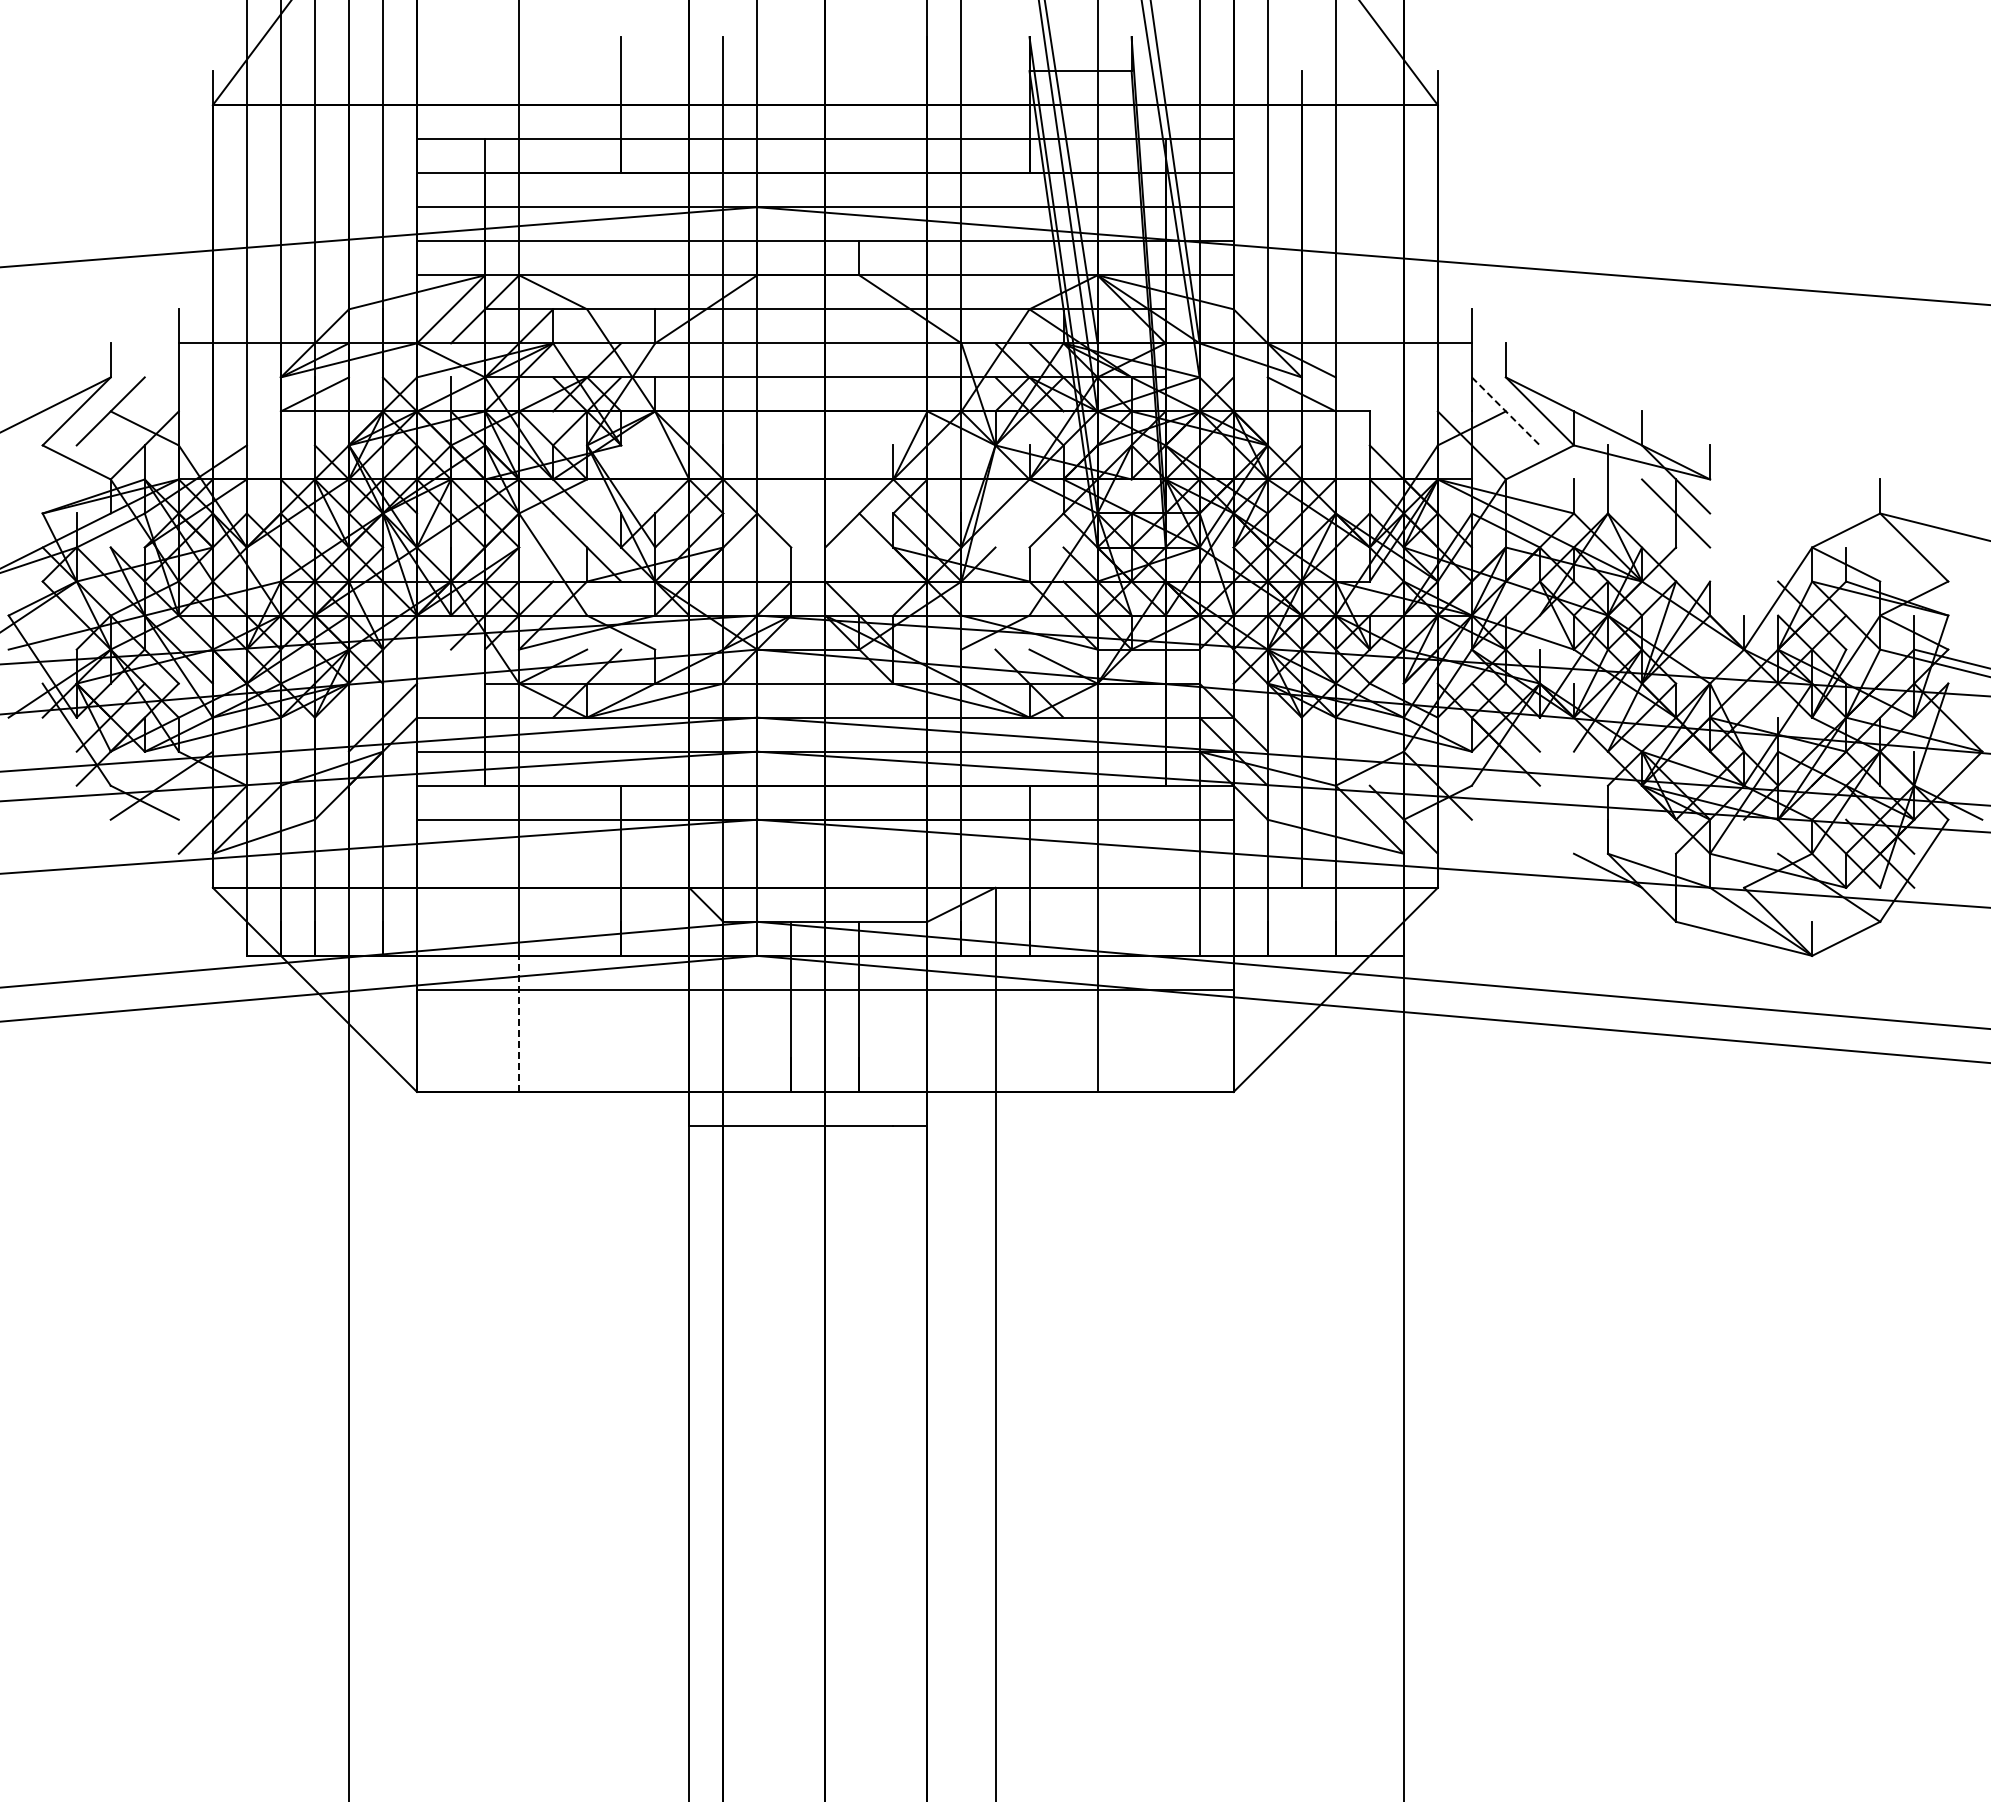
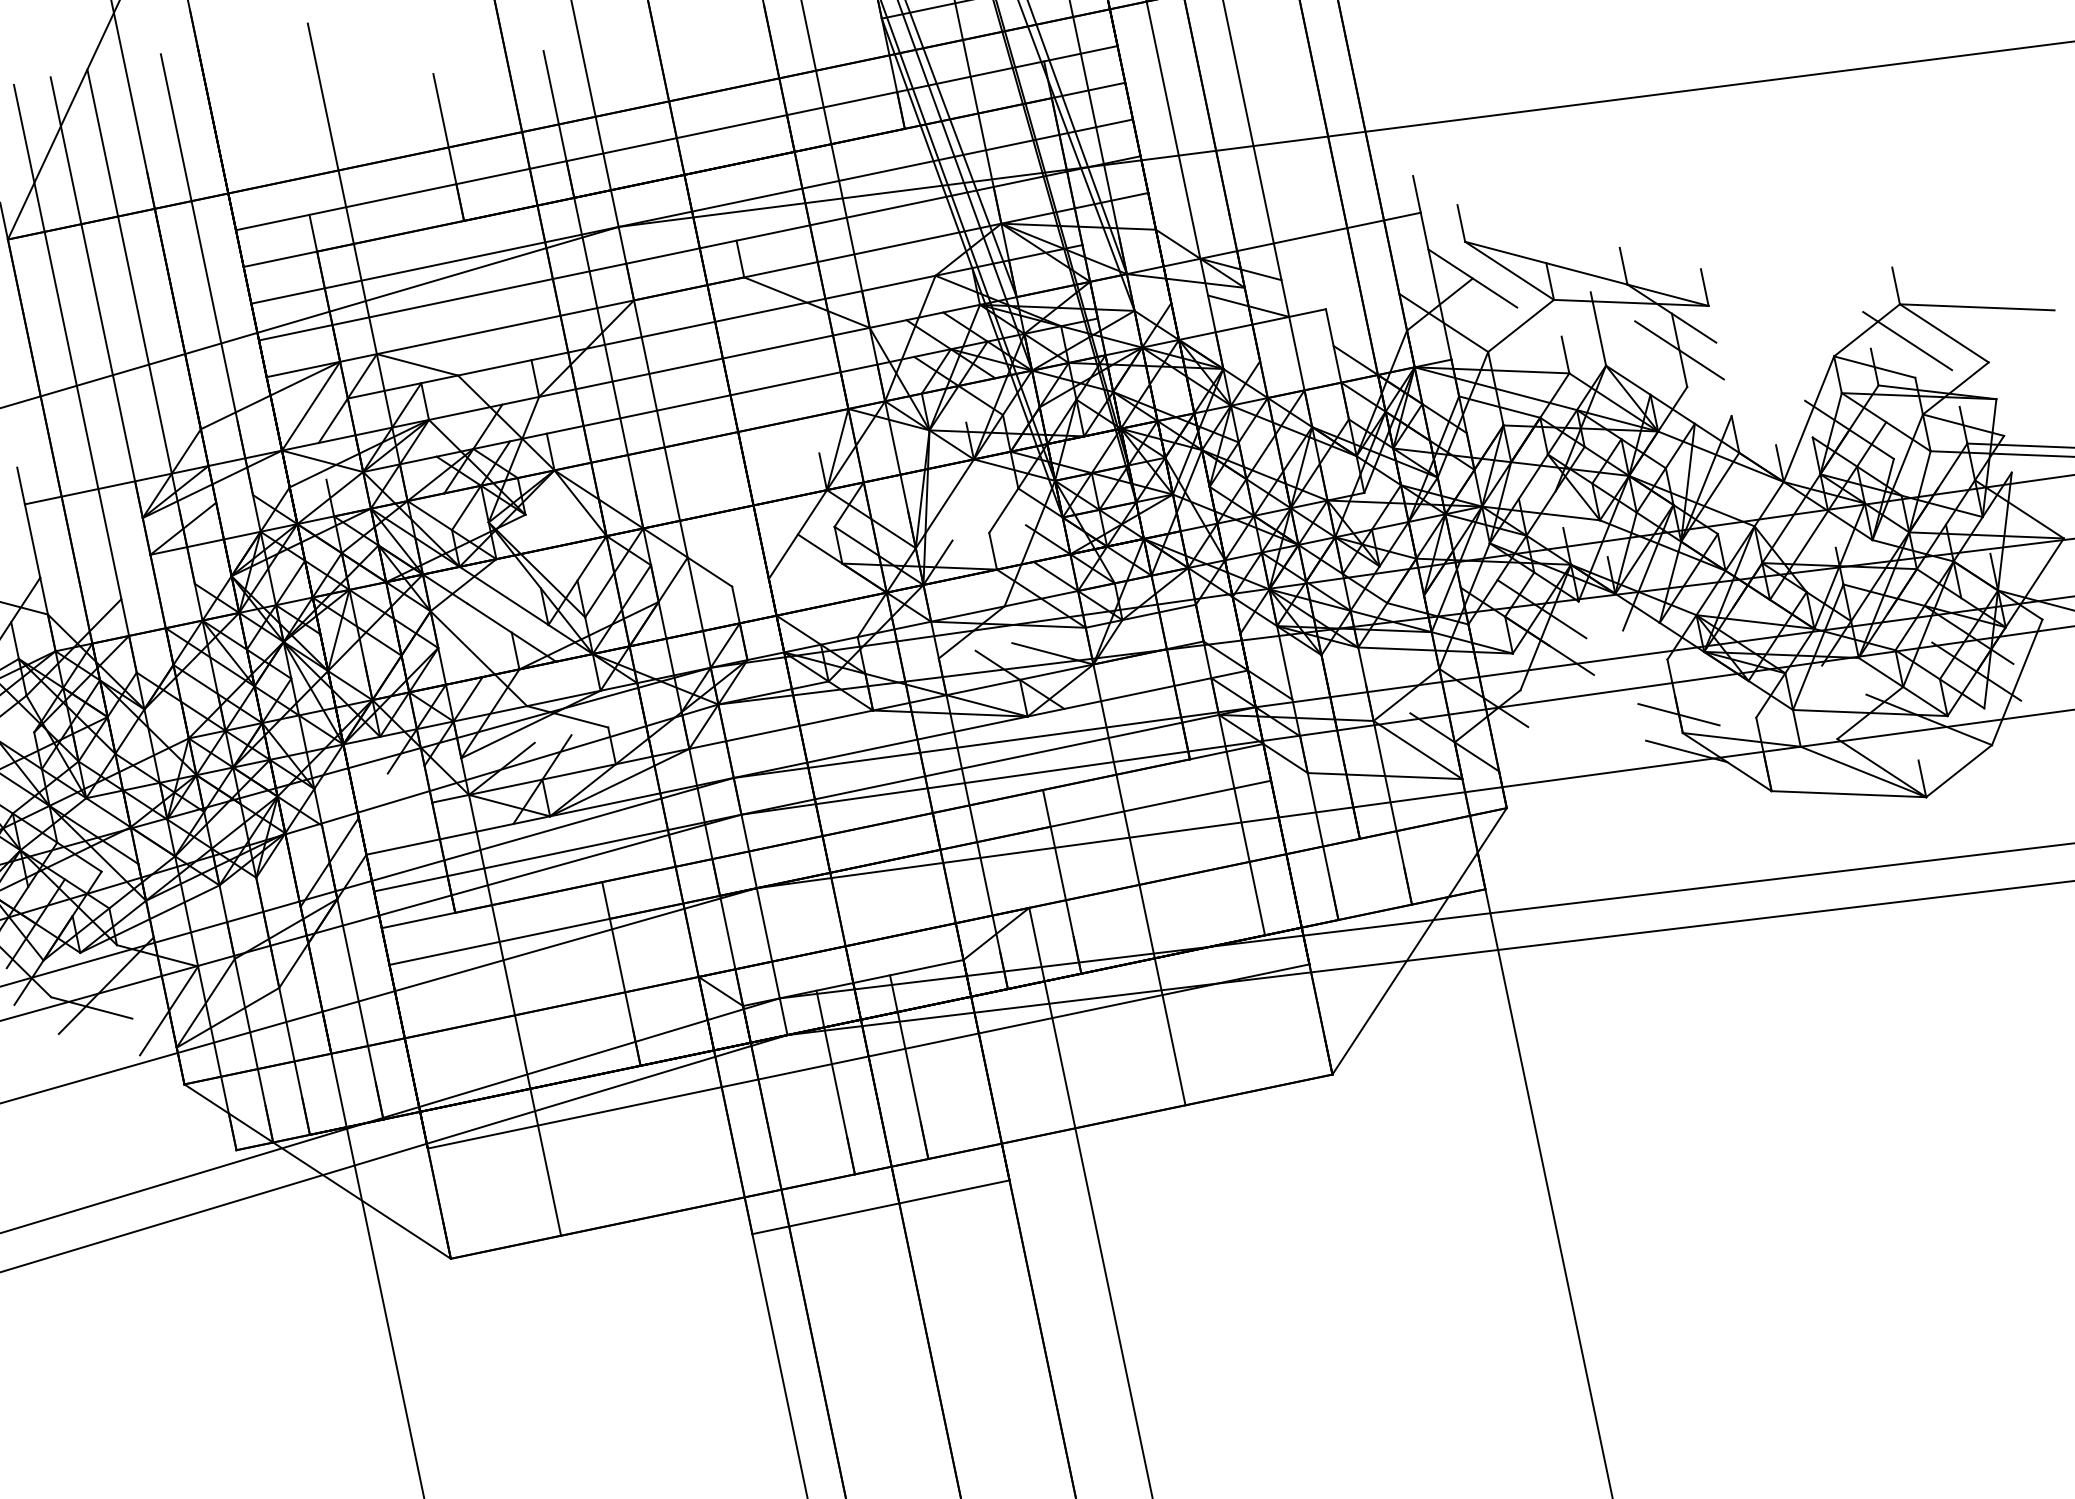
line: (1506, 411) -> (1473, 278), dashed -> solid
line: (1880, 547) -> (1907, 340), added
line: (1607, 836) -> (1678, 714), added
line: (519, 1023) -> (546, 1161), dashed -> solid

